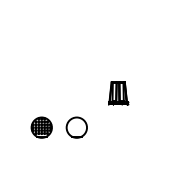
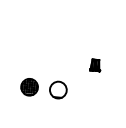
part: (118, 93) -> (95, 65), size x0.6

